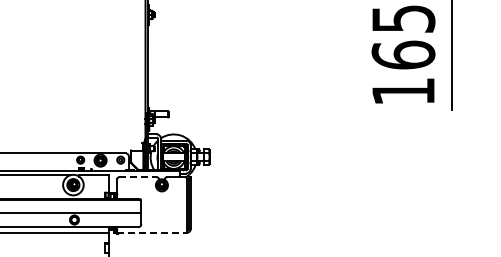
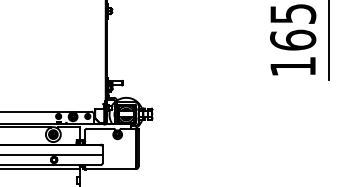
line: (138, 177) -> (100, 129), dashed -> solid
line: (152, 232) -> (110, 169), dashed -> solid

